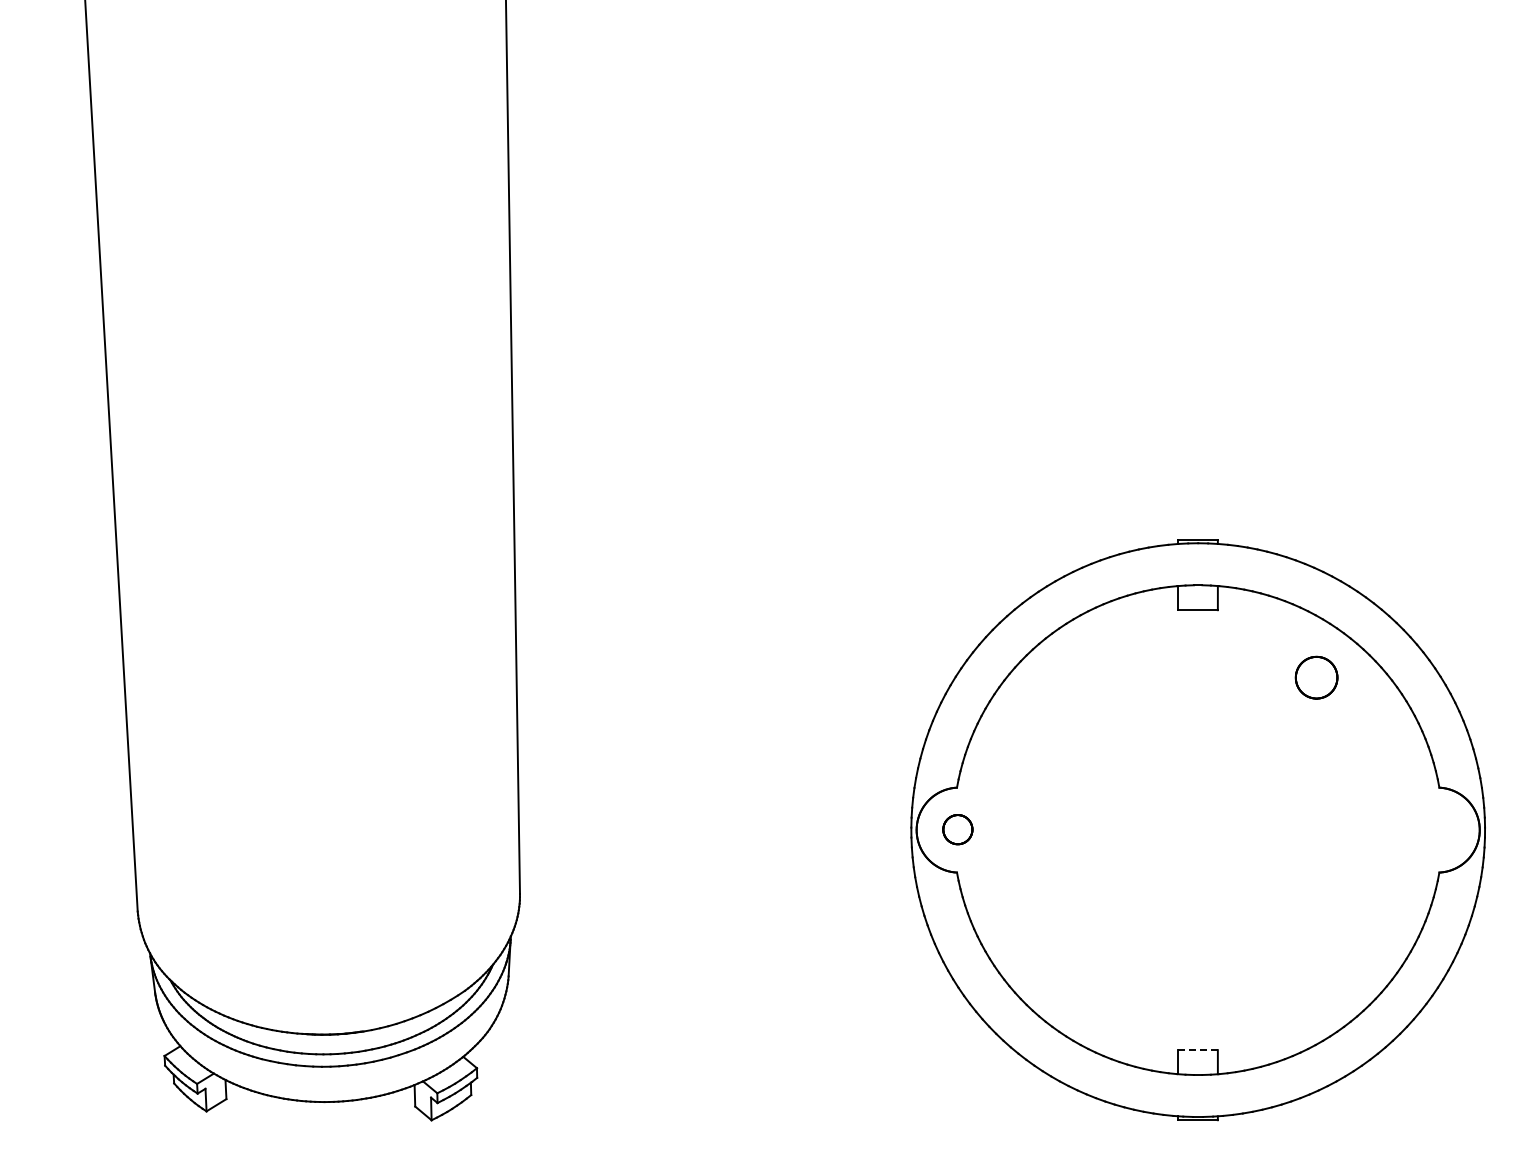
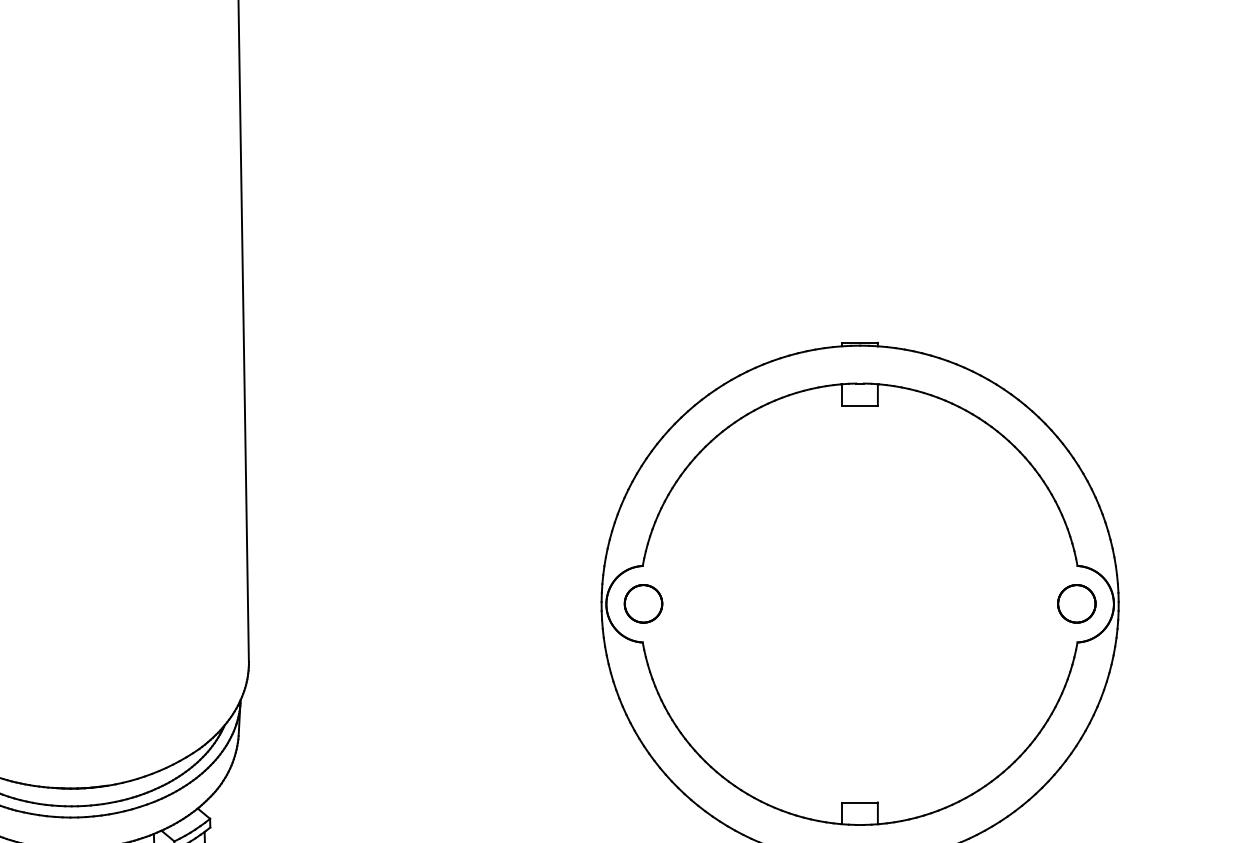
part: (1316, 677) -> (1076, 603), moved
part: (957, 829) -> (643, 603), size x1.43
line: (1198, 1050) -> (860, 802), dashed -> solid

